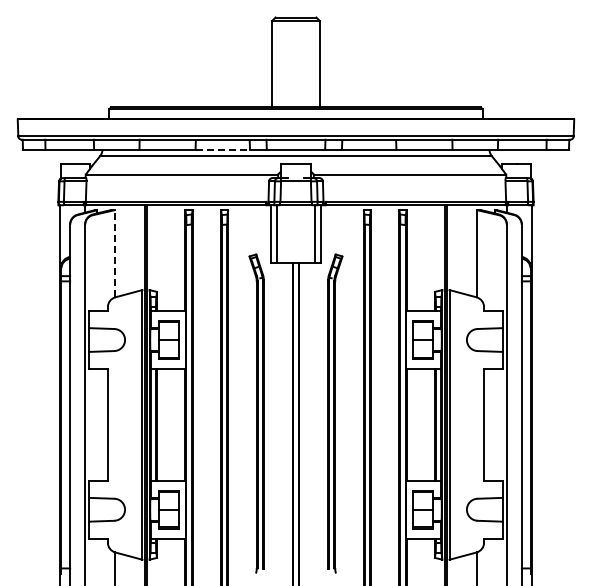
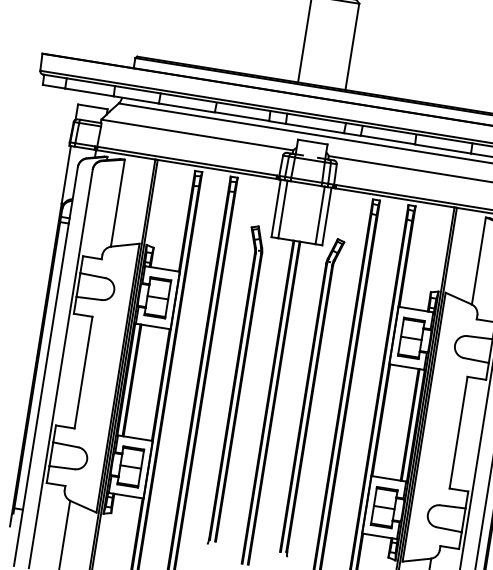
line: (223, 149) -> (242, 116), dashed -> solid
line: (114, 253) -> (117, 202), dashed -> solid

